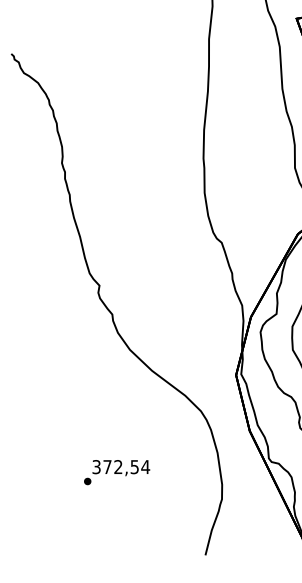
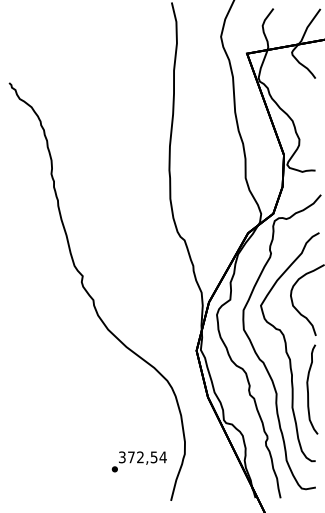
text: (116, 472) -> (138, 461), moved

